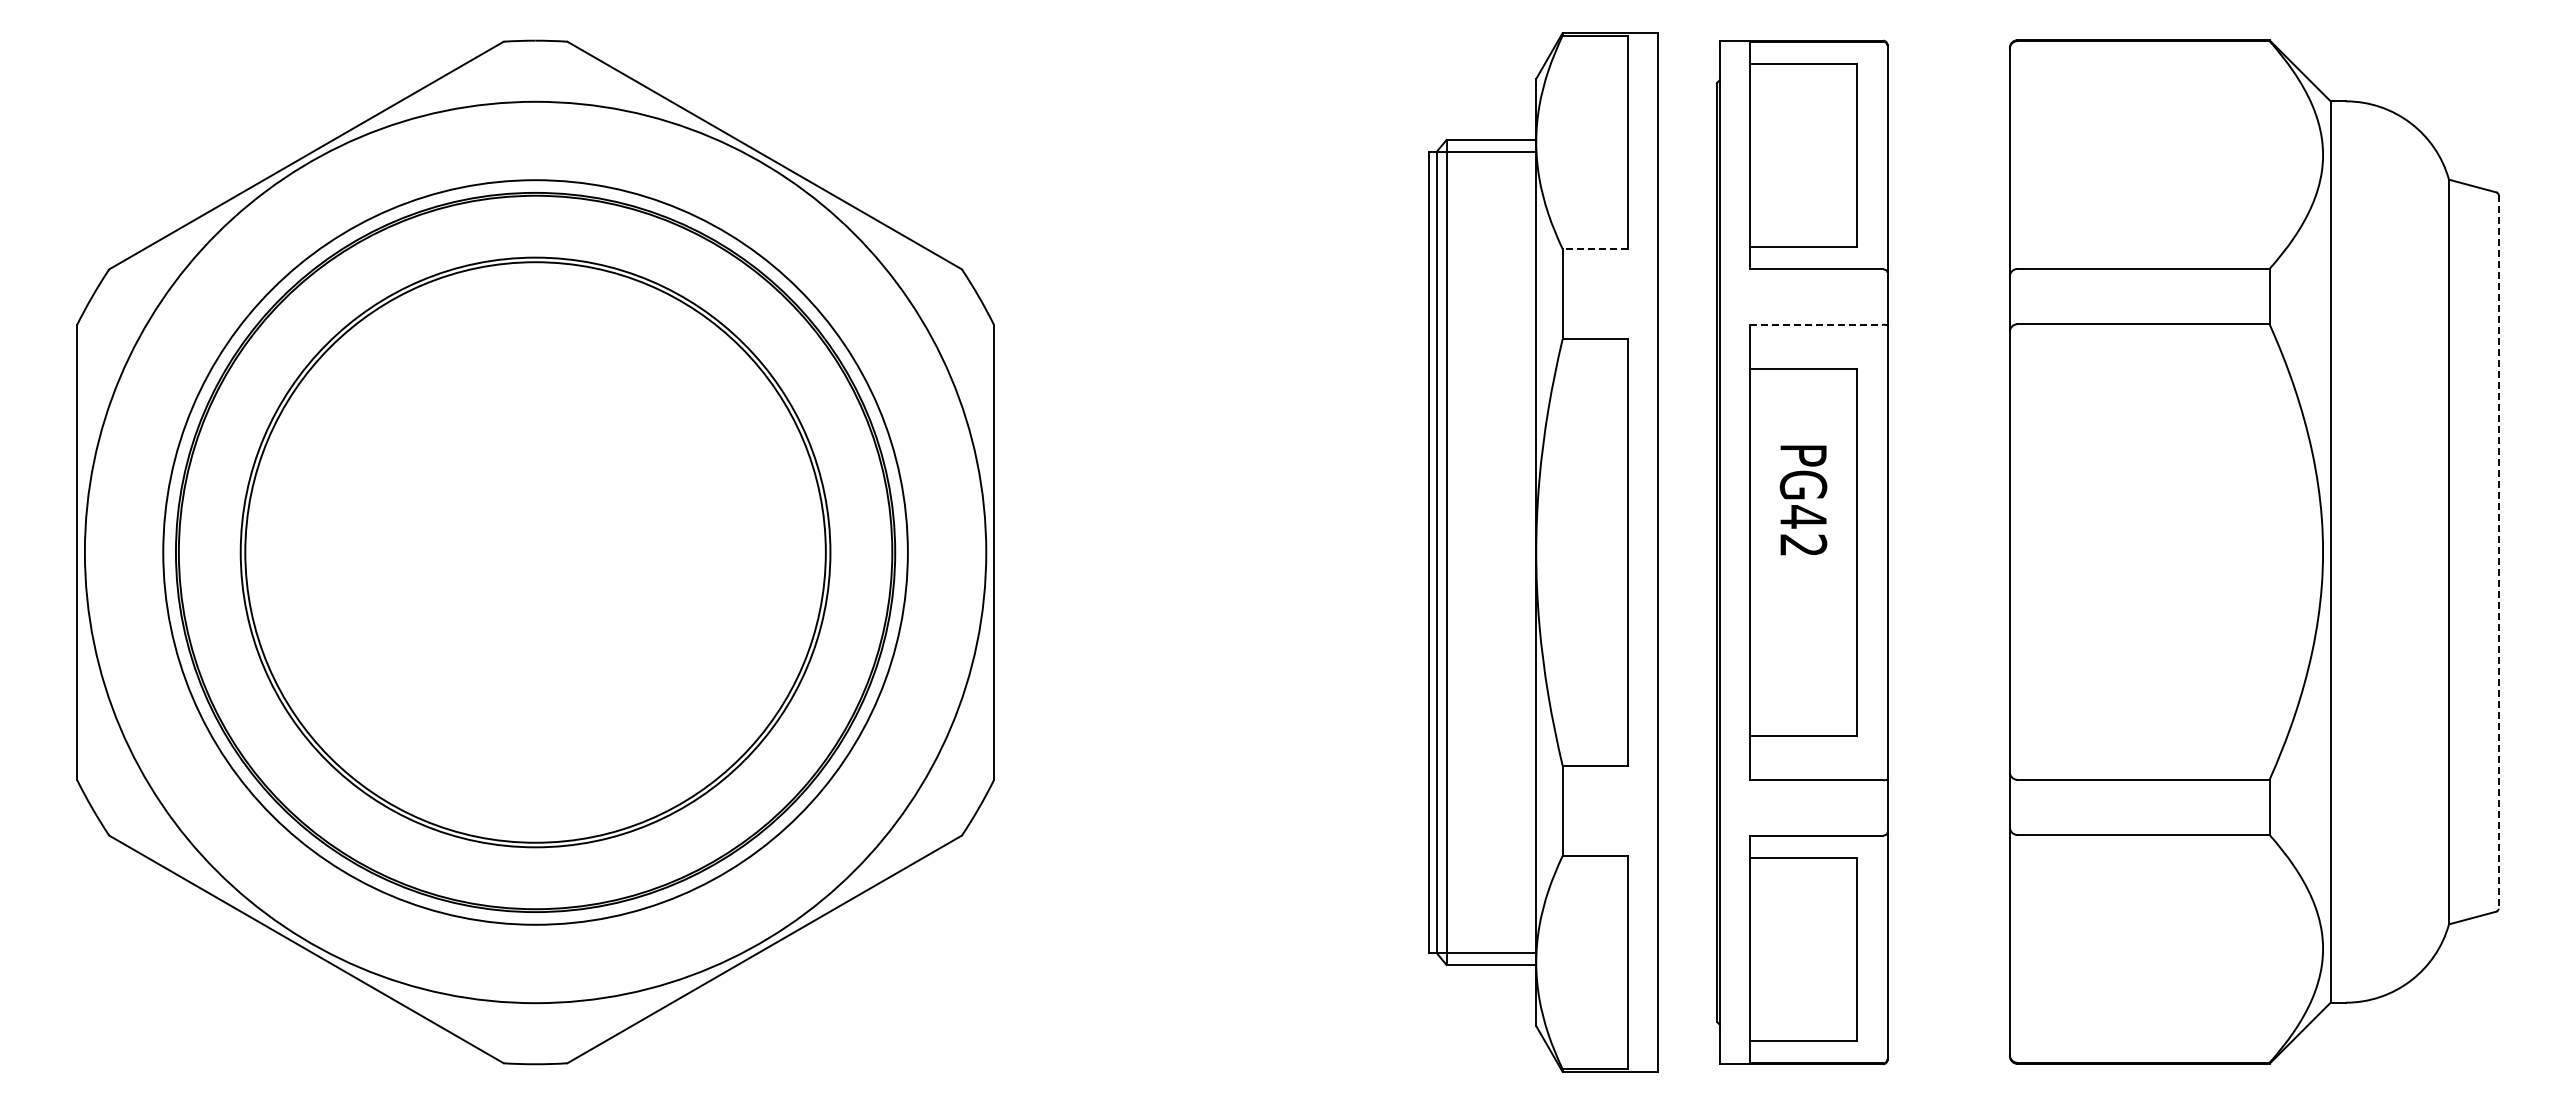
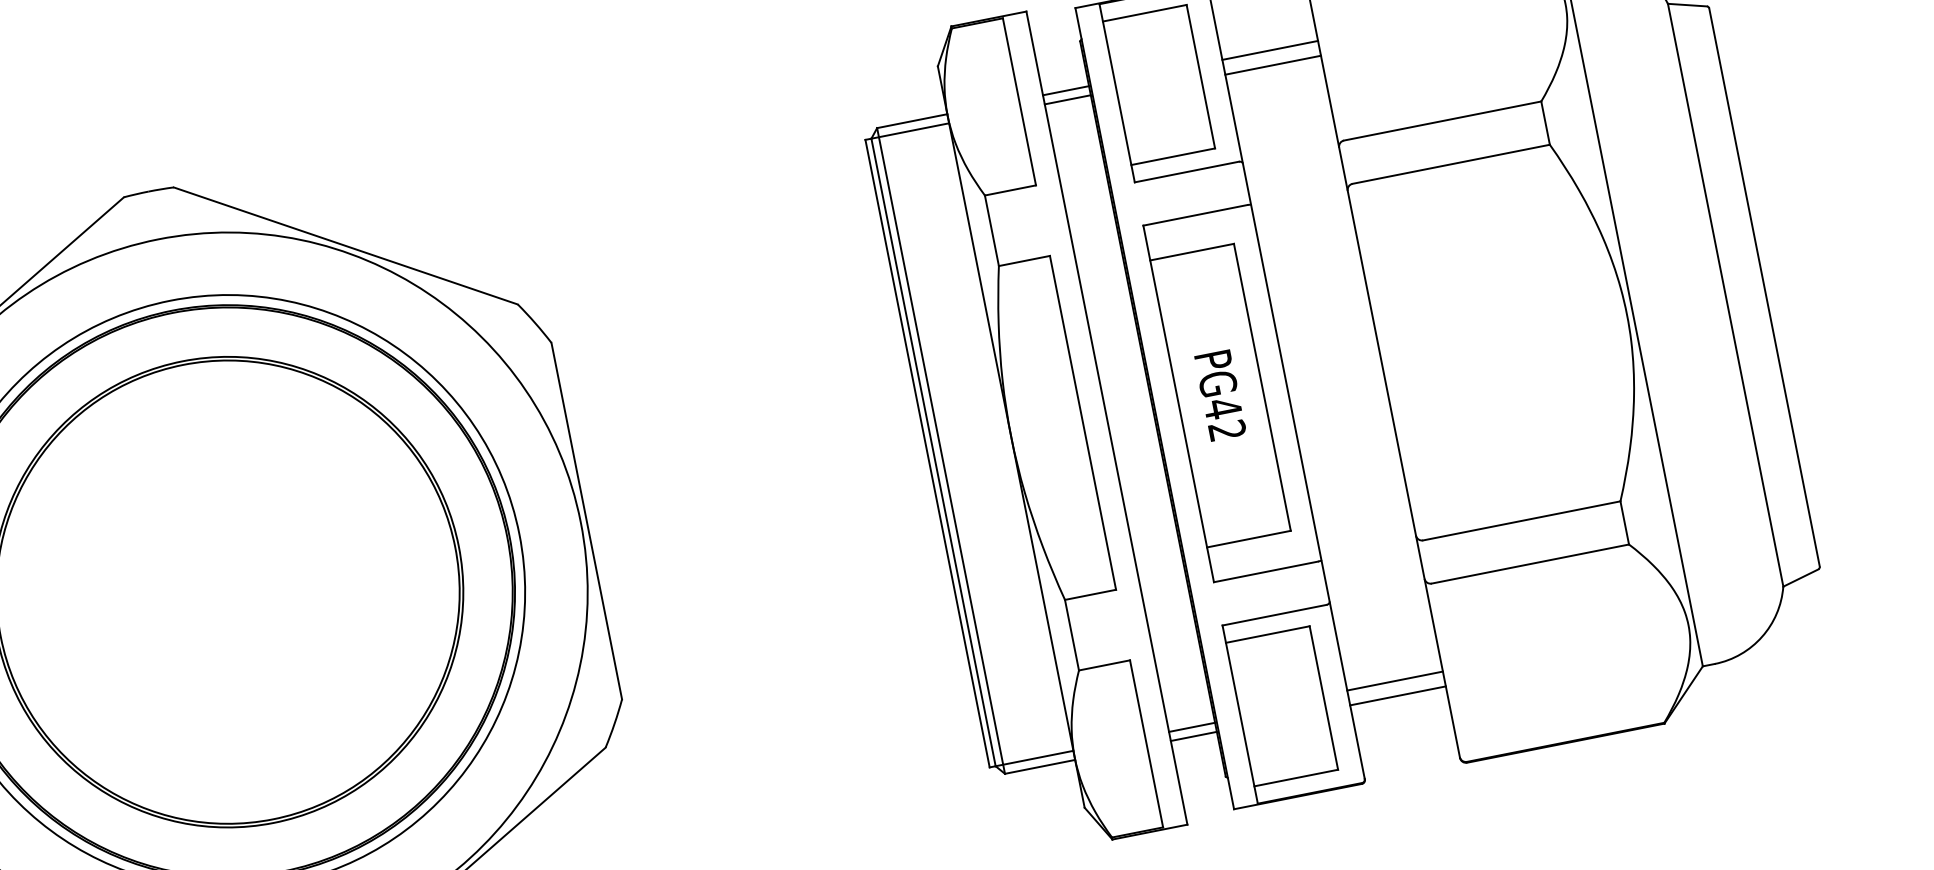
line: (1687, 140) -> (1065, 91), added
line: (1948, 140) -> (1270, 50), added
line: (1687, 151) -> (1067, 99), added
line: (1948, 159) -> (1273, 65), added
line: (1595, 249) -> (1010, 190), dashed -> solid
line: (1817, 324) -> (1196, 215), dashed -> solid
text: (1803, 500) -> (1220, 395), moved
line: (2498, 551) -> (1764, 287), dashed -> solid
line: (1948, 945) -> (1394, 680), added
line: (1687, 953) -> (1191, 727), added
line: (1687, 964) -> (1193, 736), added
line: (1948, 964) -> (1397, 695), added

